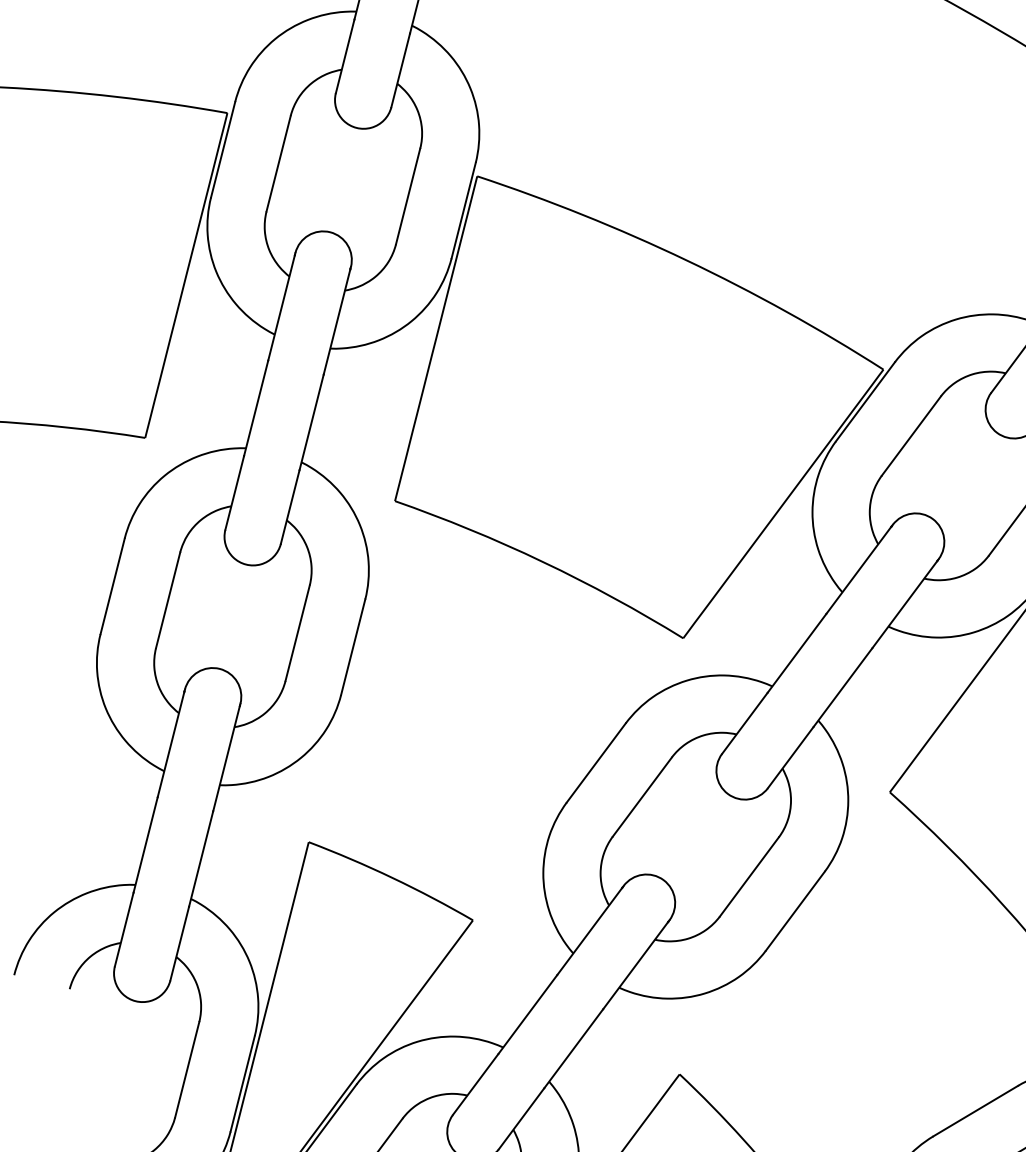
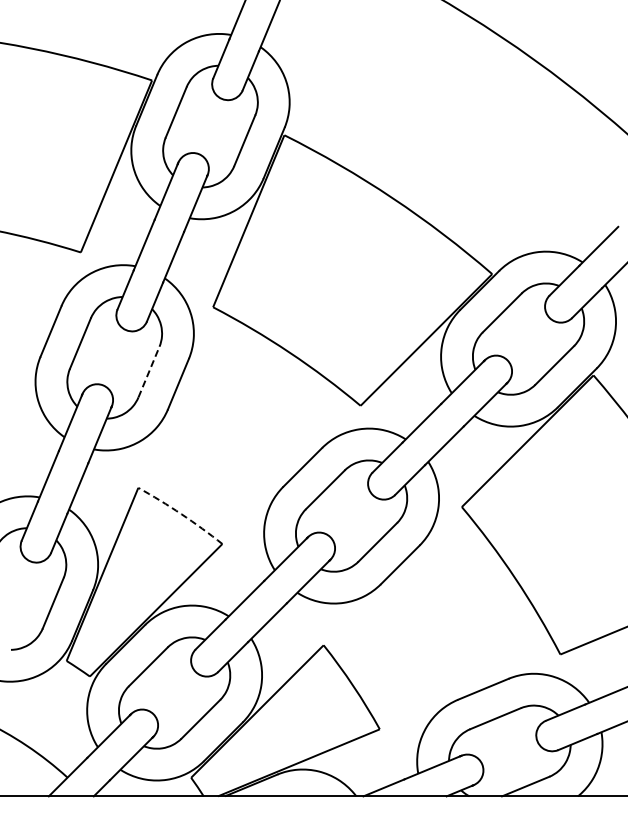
line: (298, 632) -> (149, 371), solid -> dashed
arc: (392, 878) -> (181, 514), solid -> dashed

